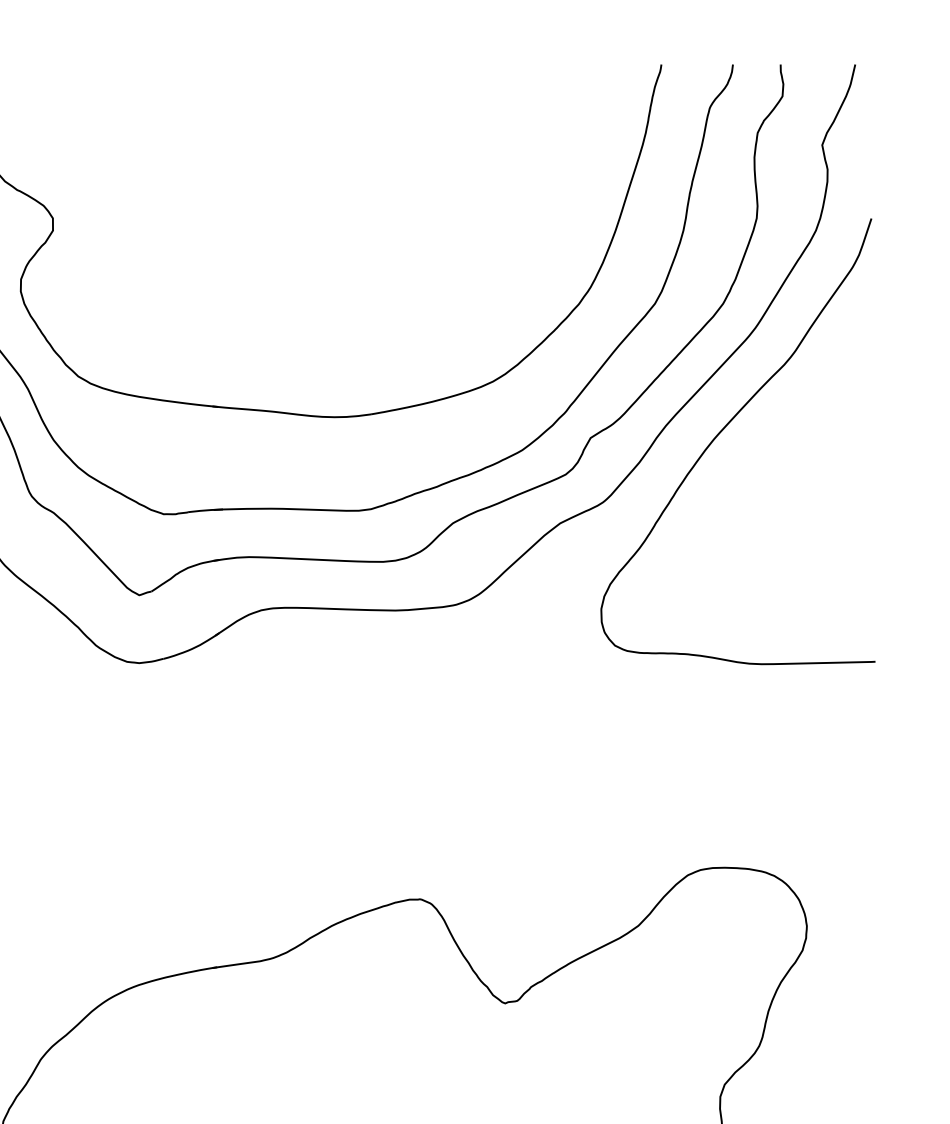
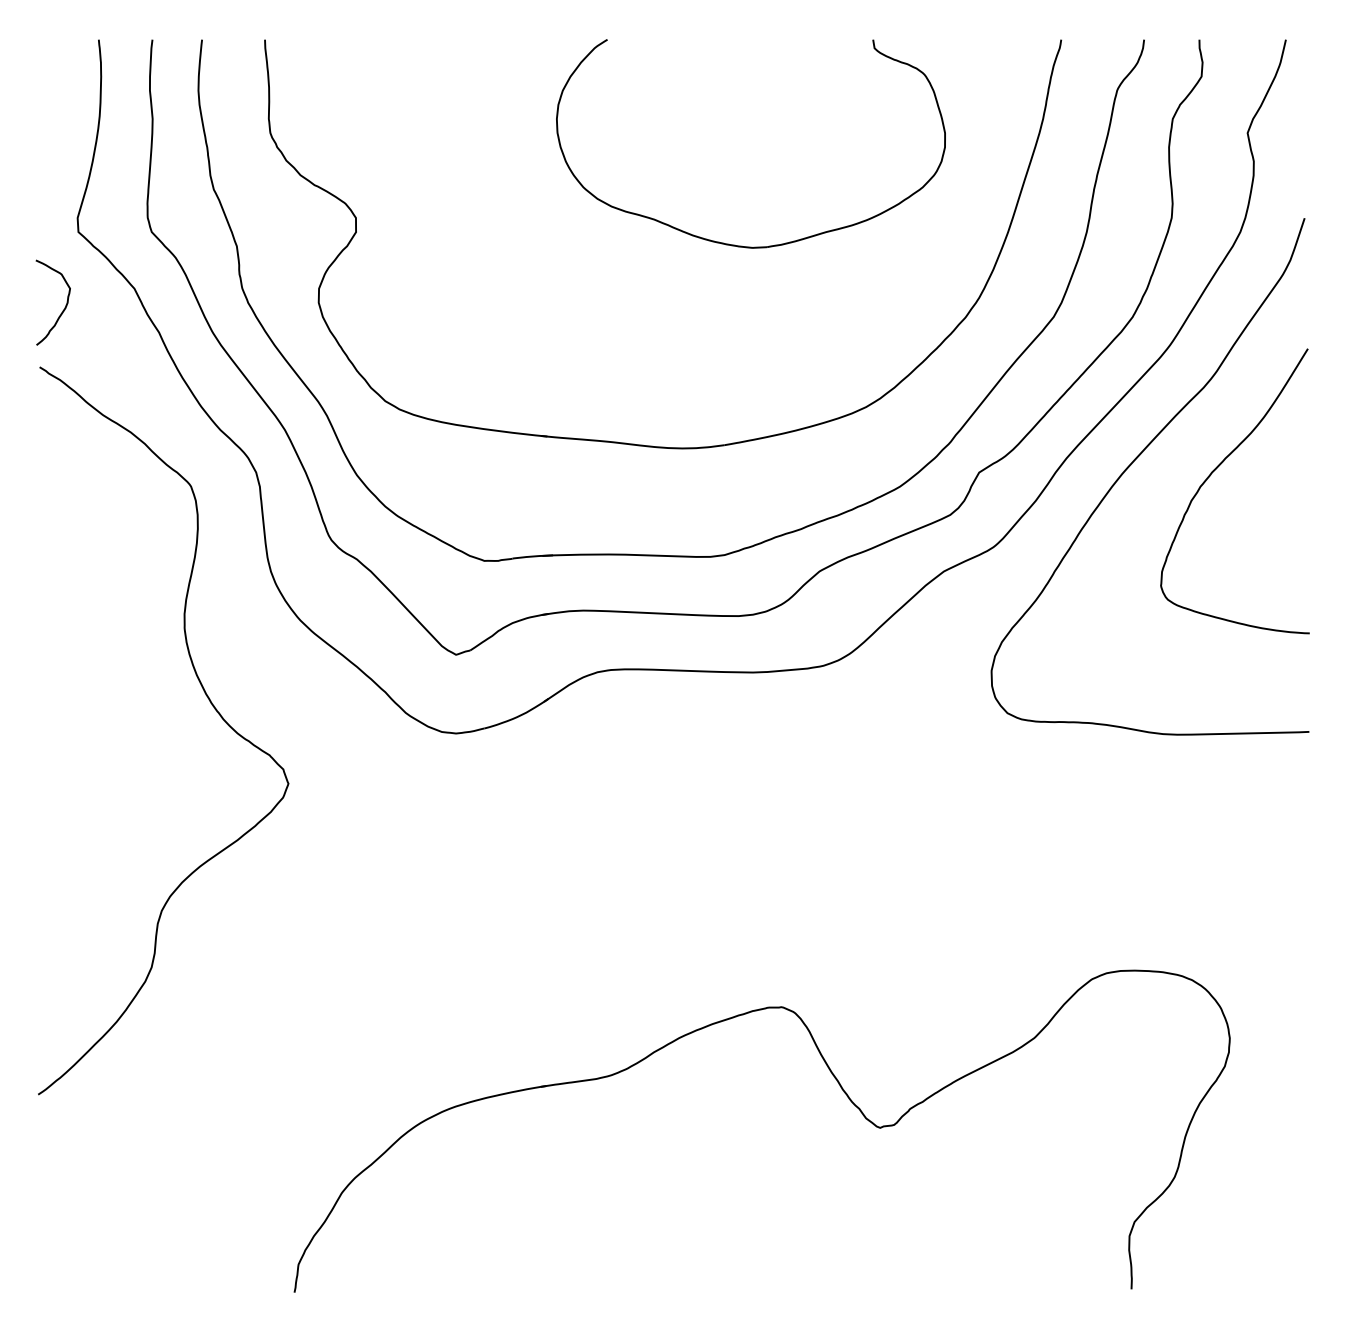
part: (379, 241) -> (734, 244), added
curve: (791, 440) -> (1211, 475), added

